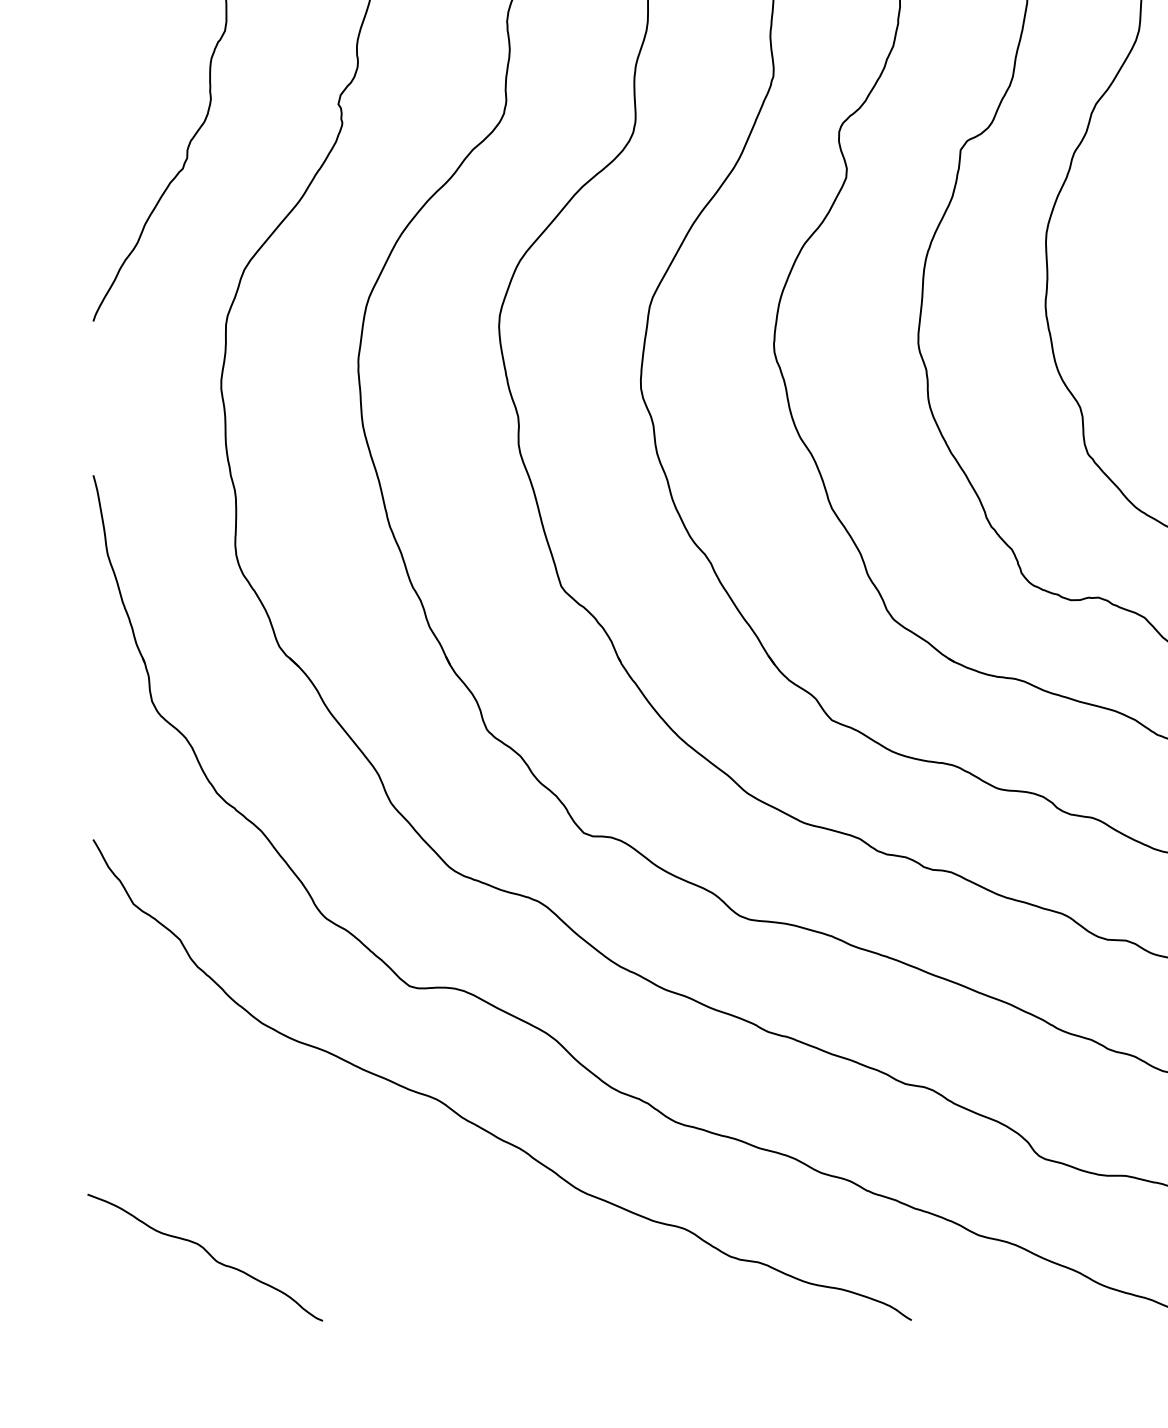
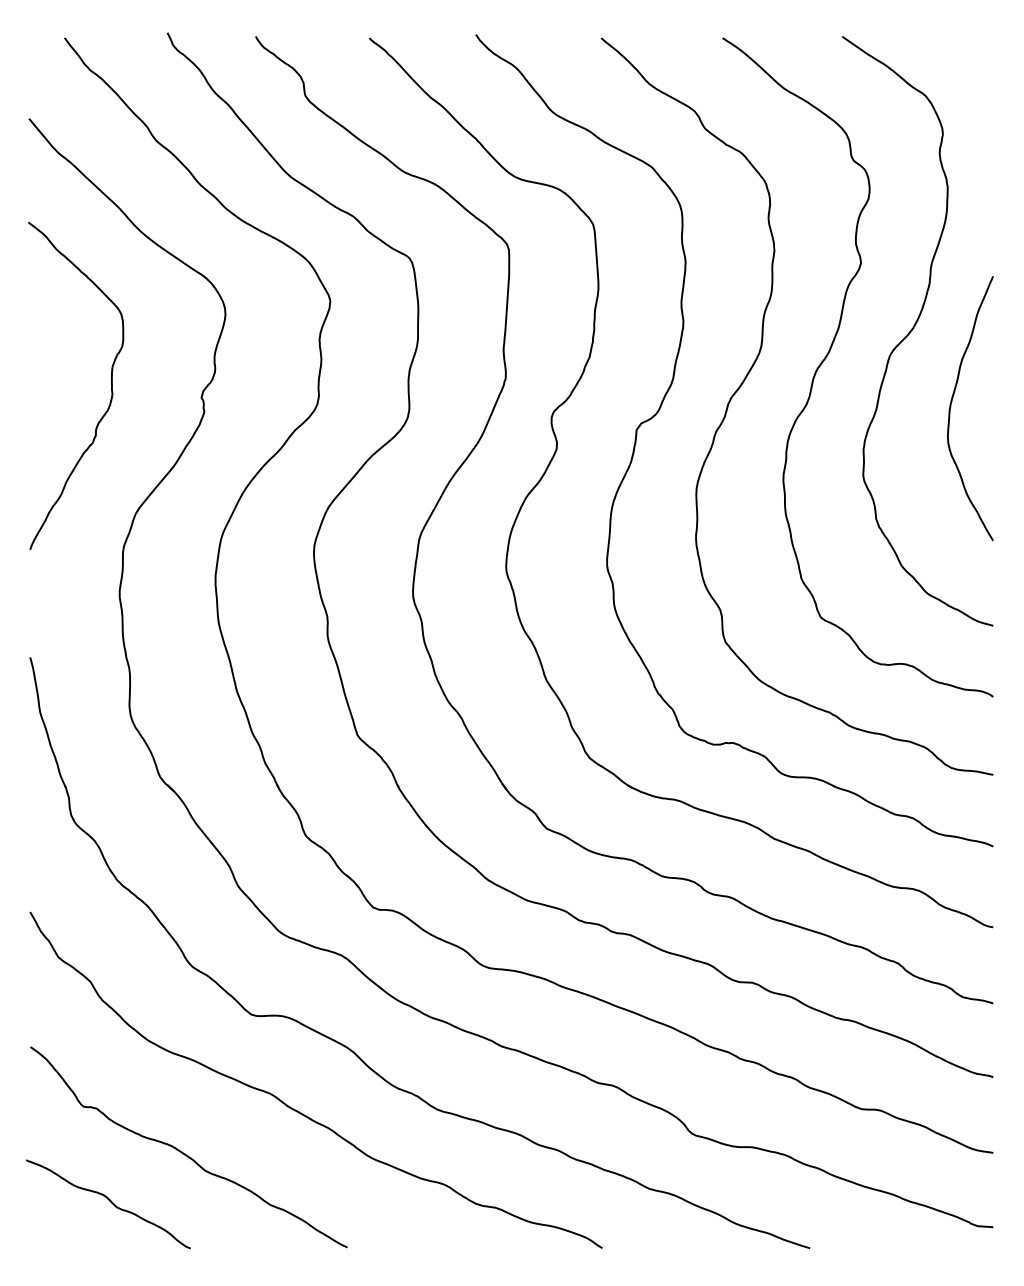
curve: (315, 1184) -> (185, 1153), added

